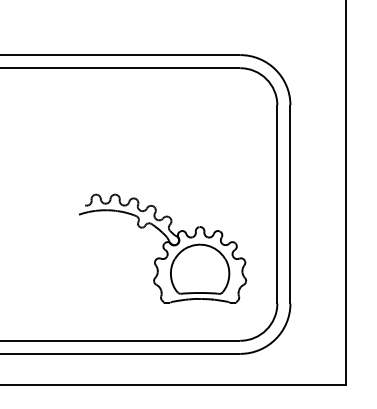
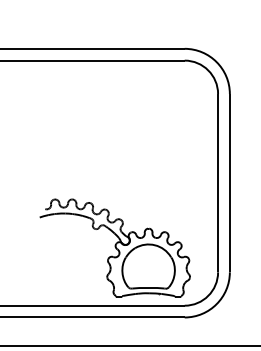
part: (163, 248) -> (115, 247), moved

